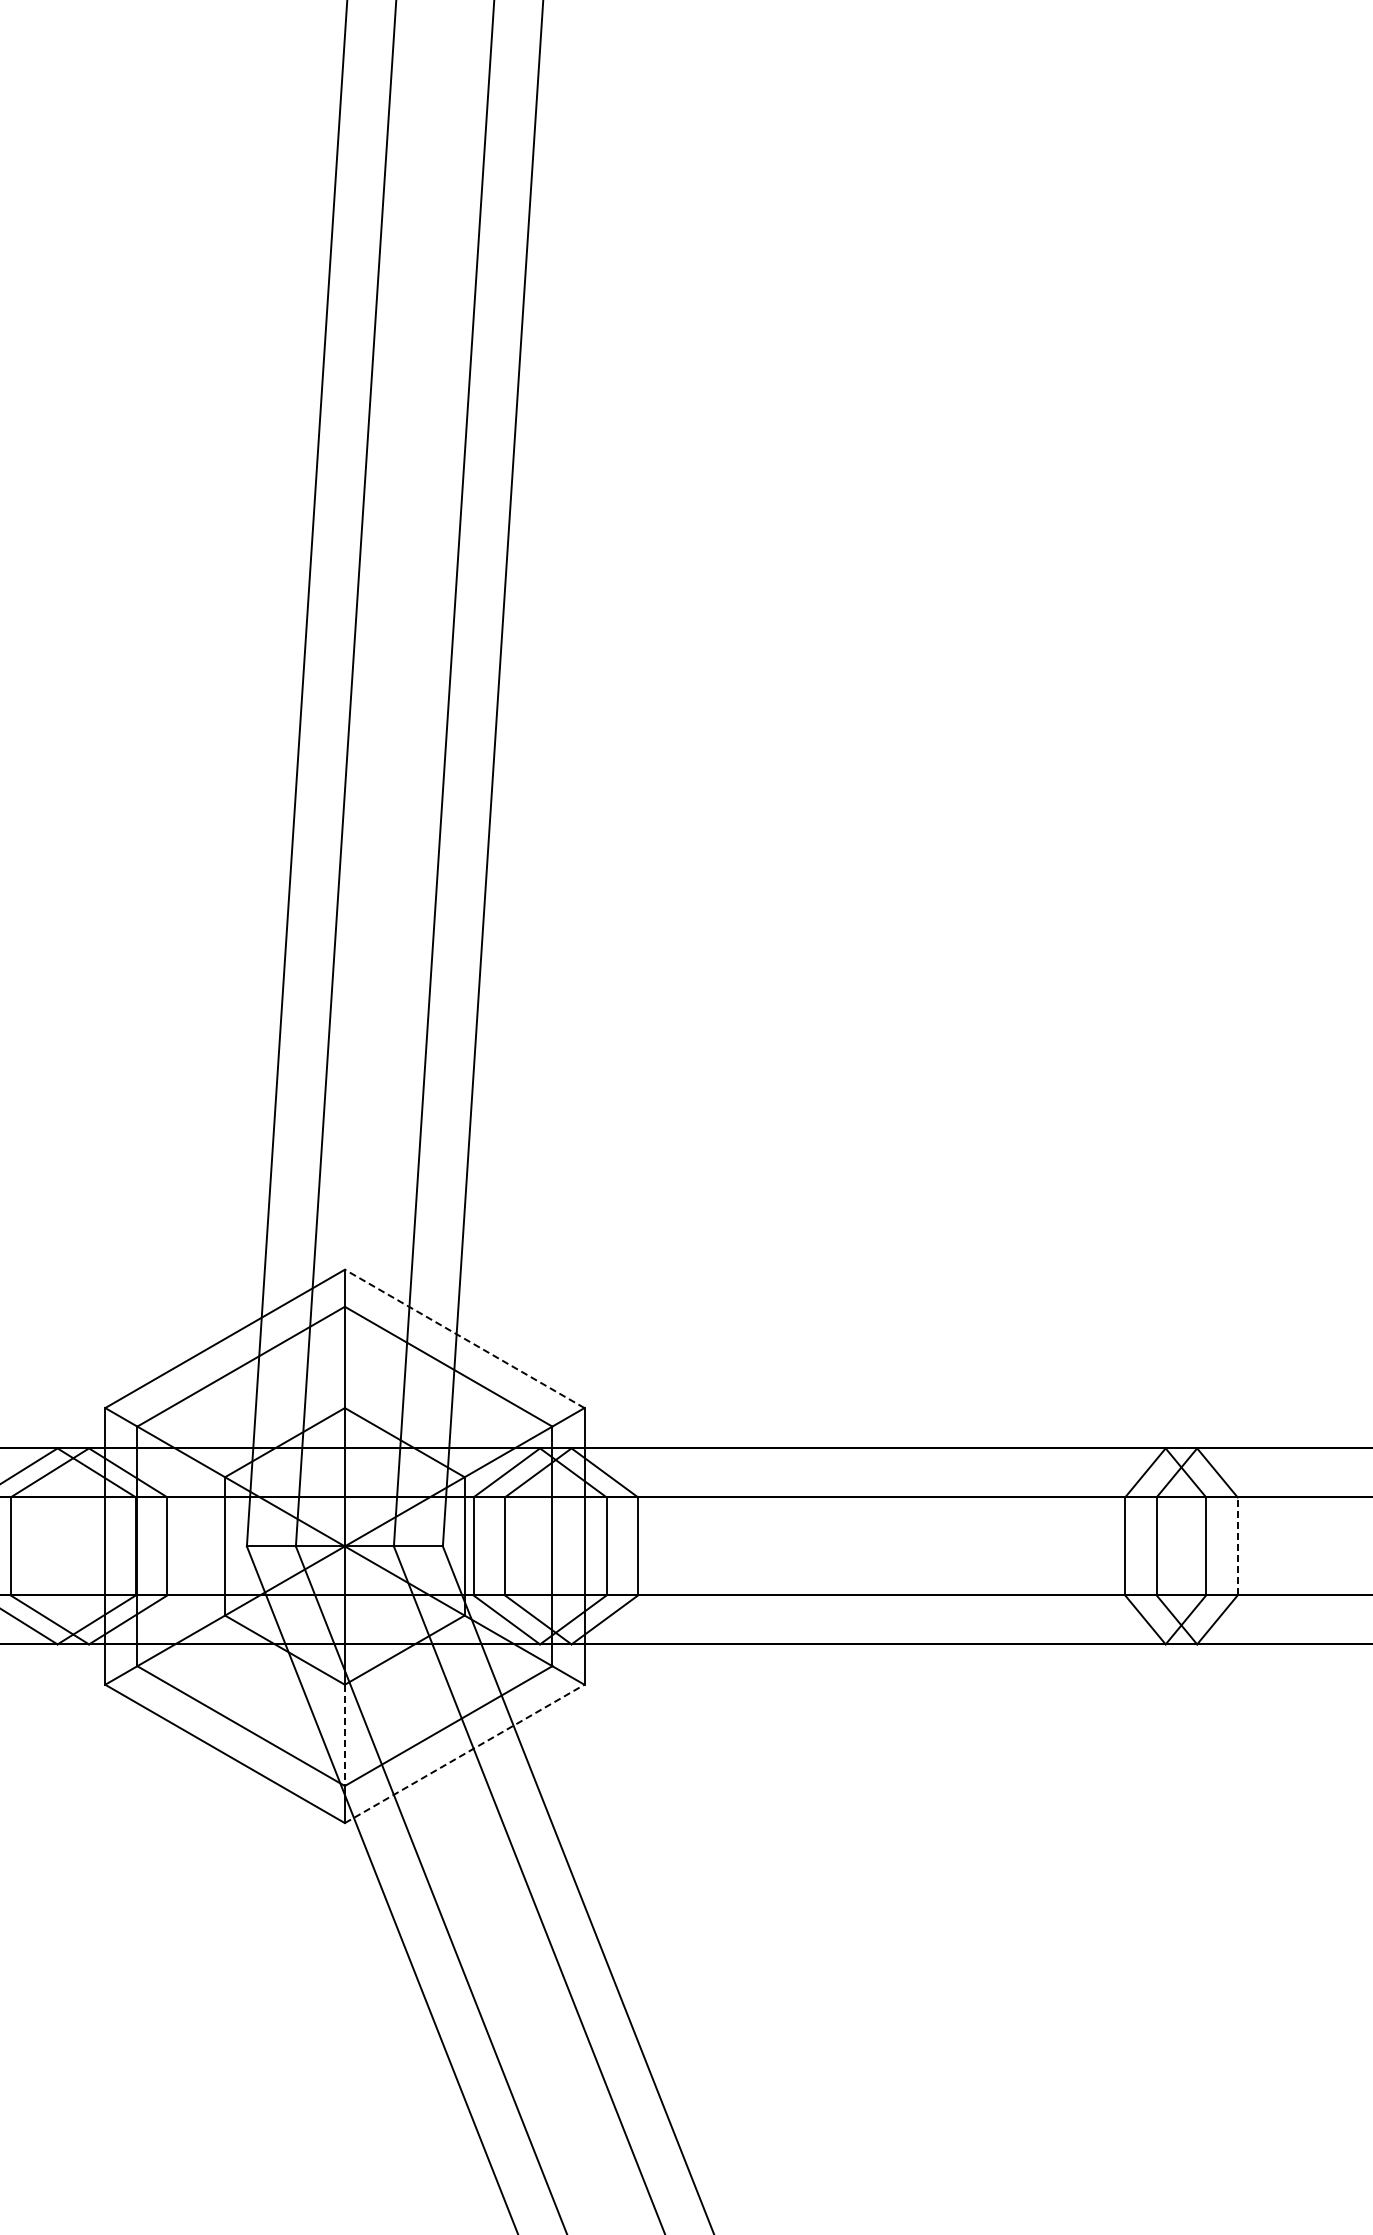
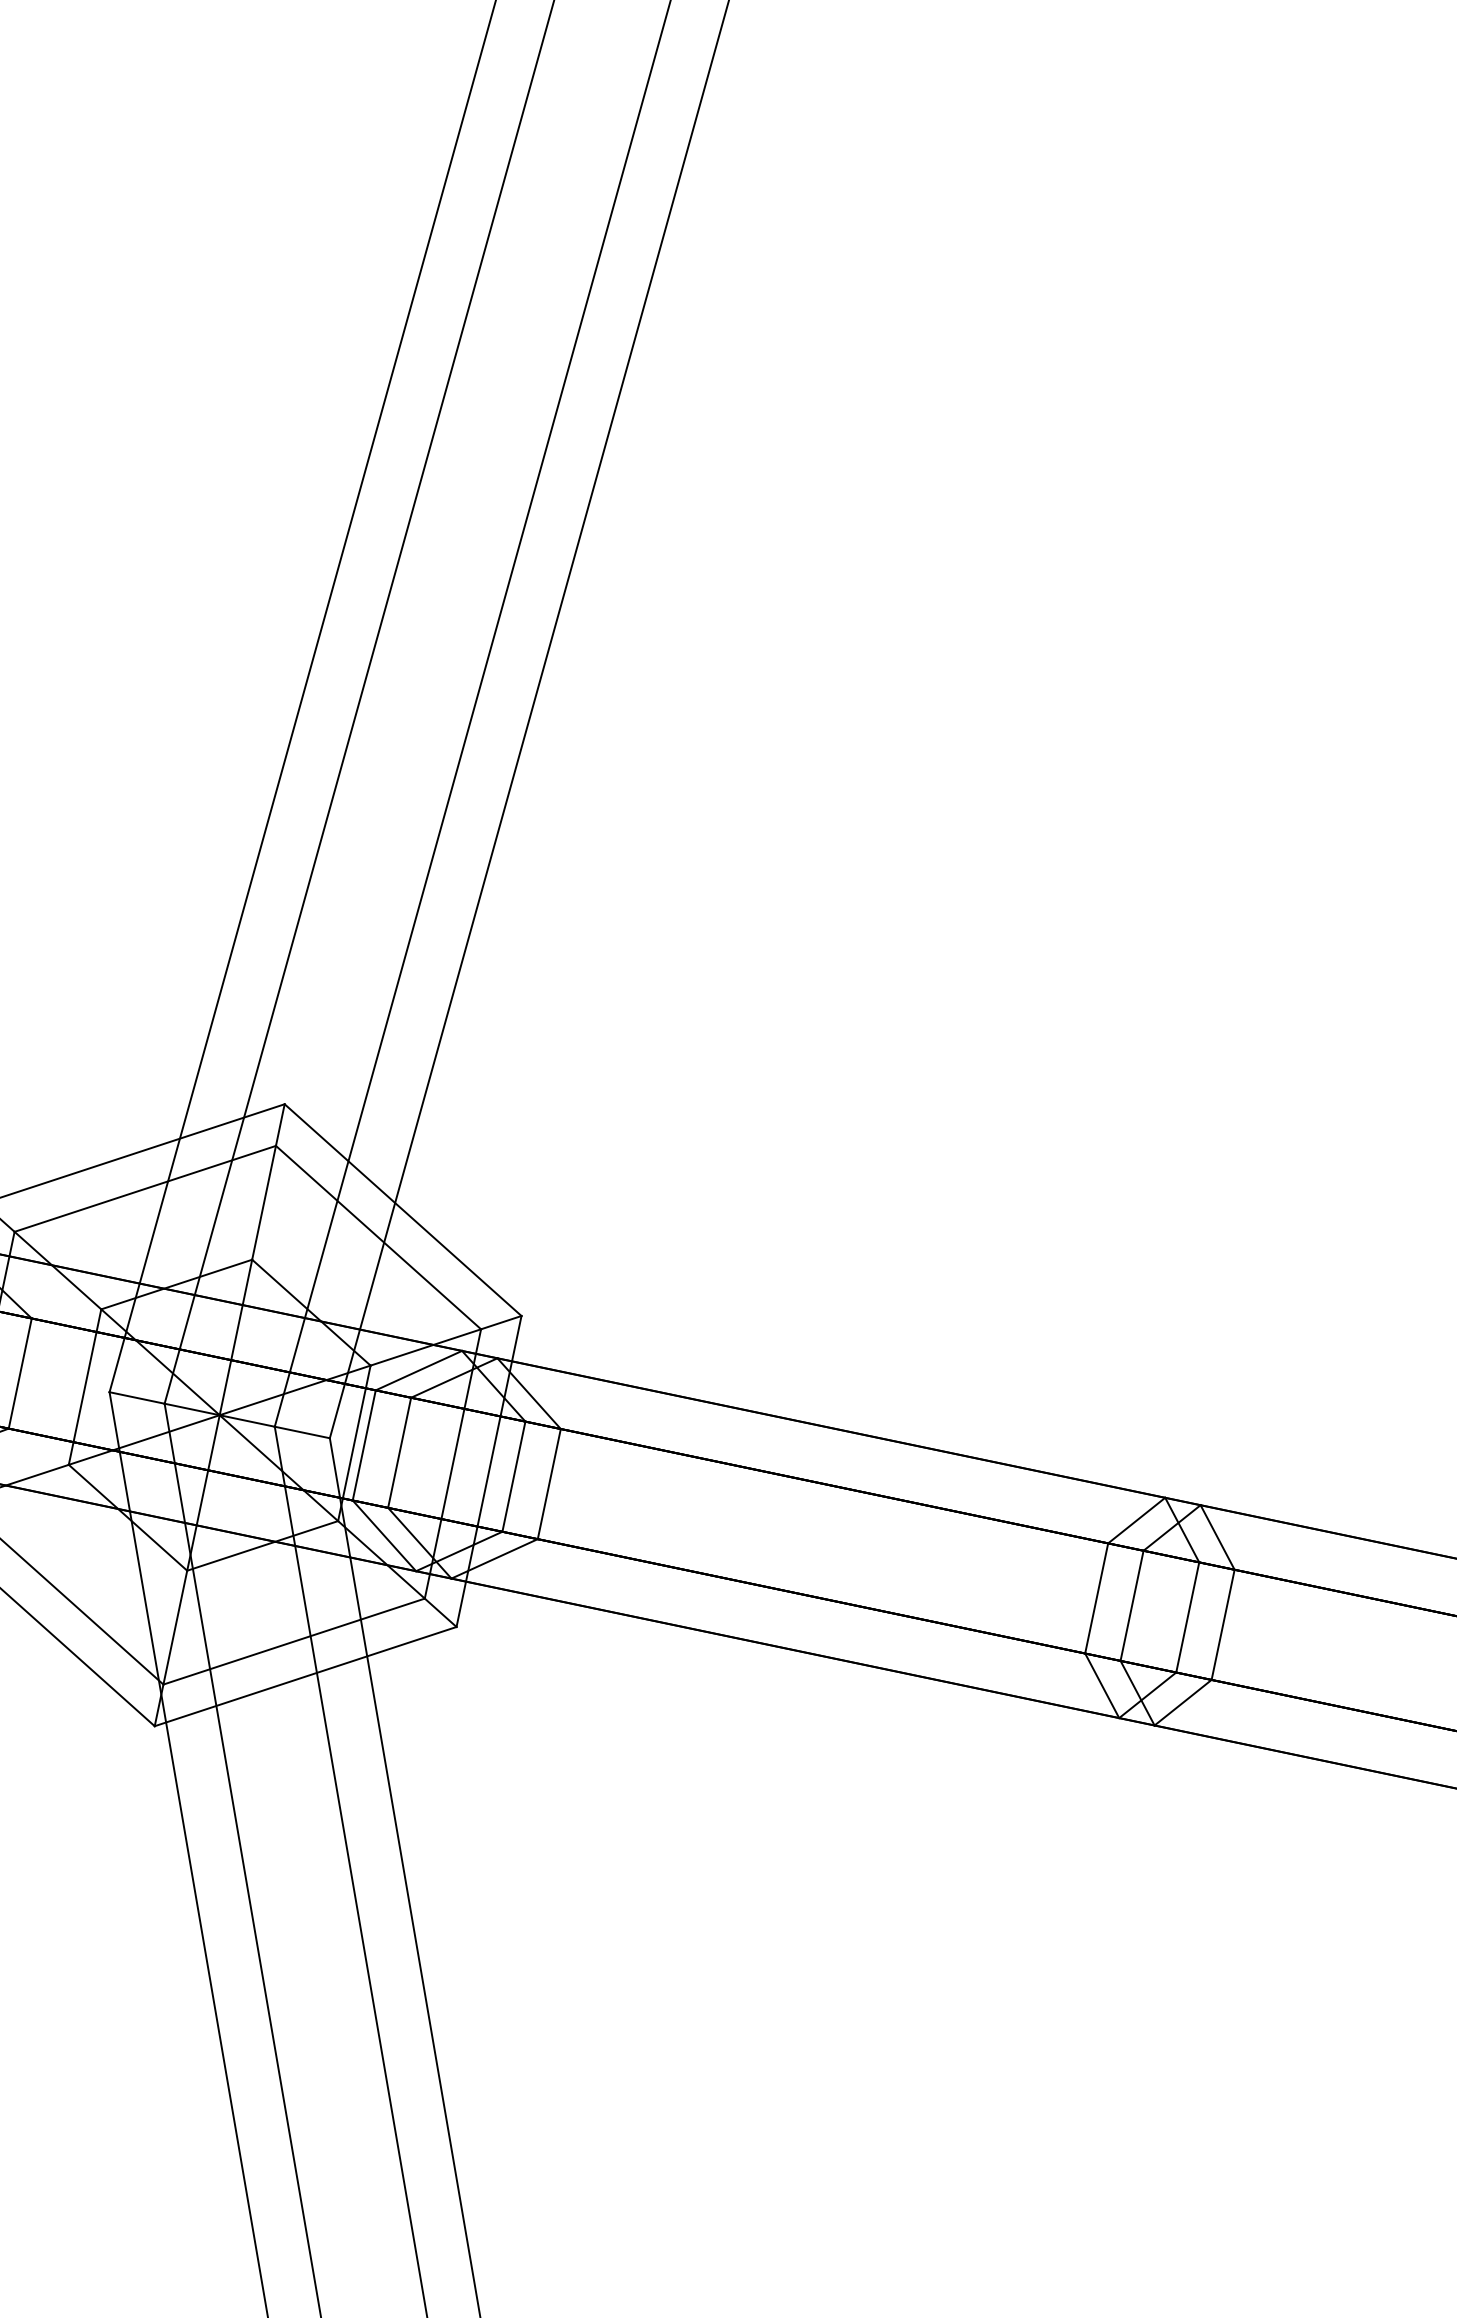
line: (464, 1338) -> (402, 1209), dashed -> solid
line: (1237, 1546) -> (1222, 1624), dashed -> solid
line: (344, 1735) -> (174, 1627), dashed -> solid
line: (465, 1753) -> (306, 1676), dashed -> solid

